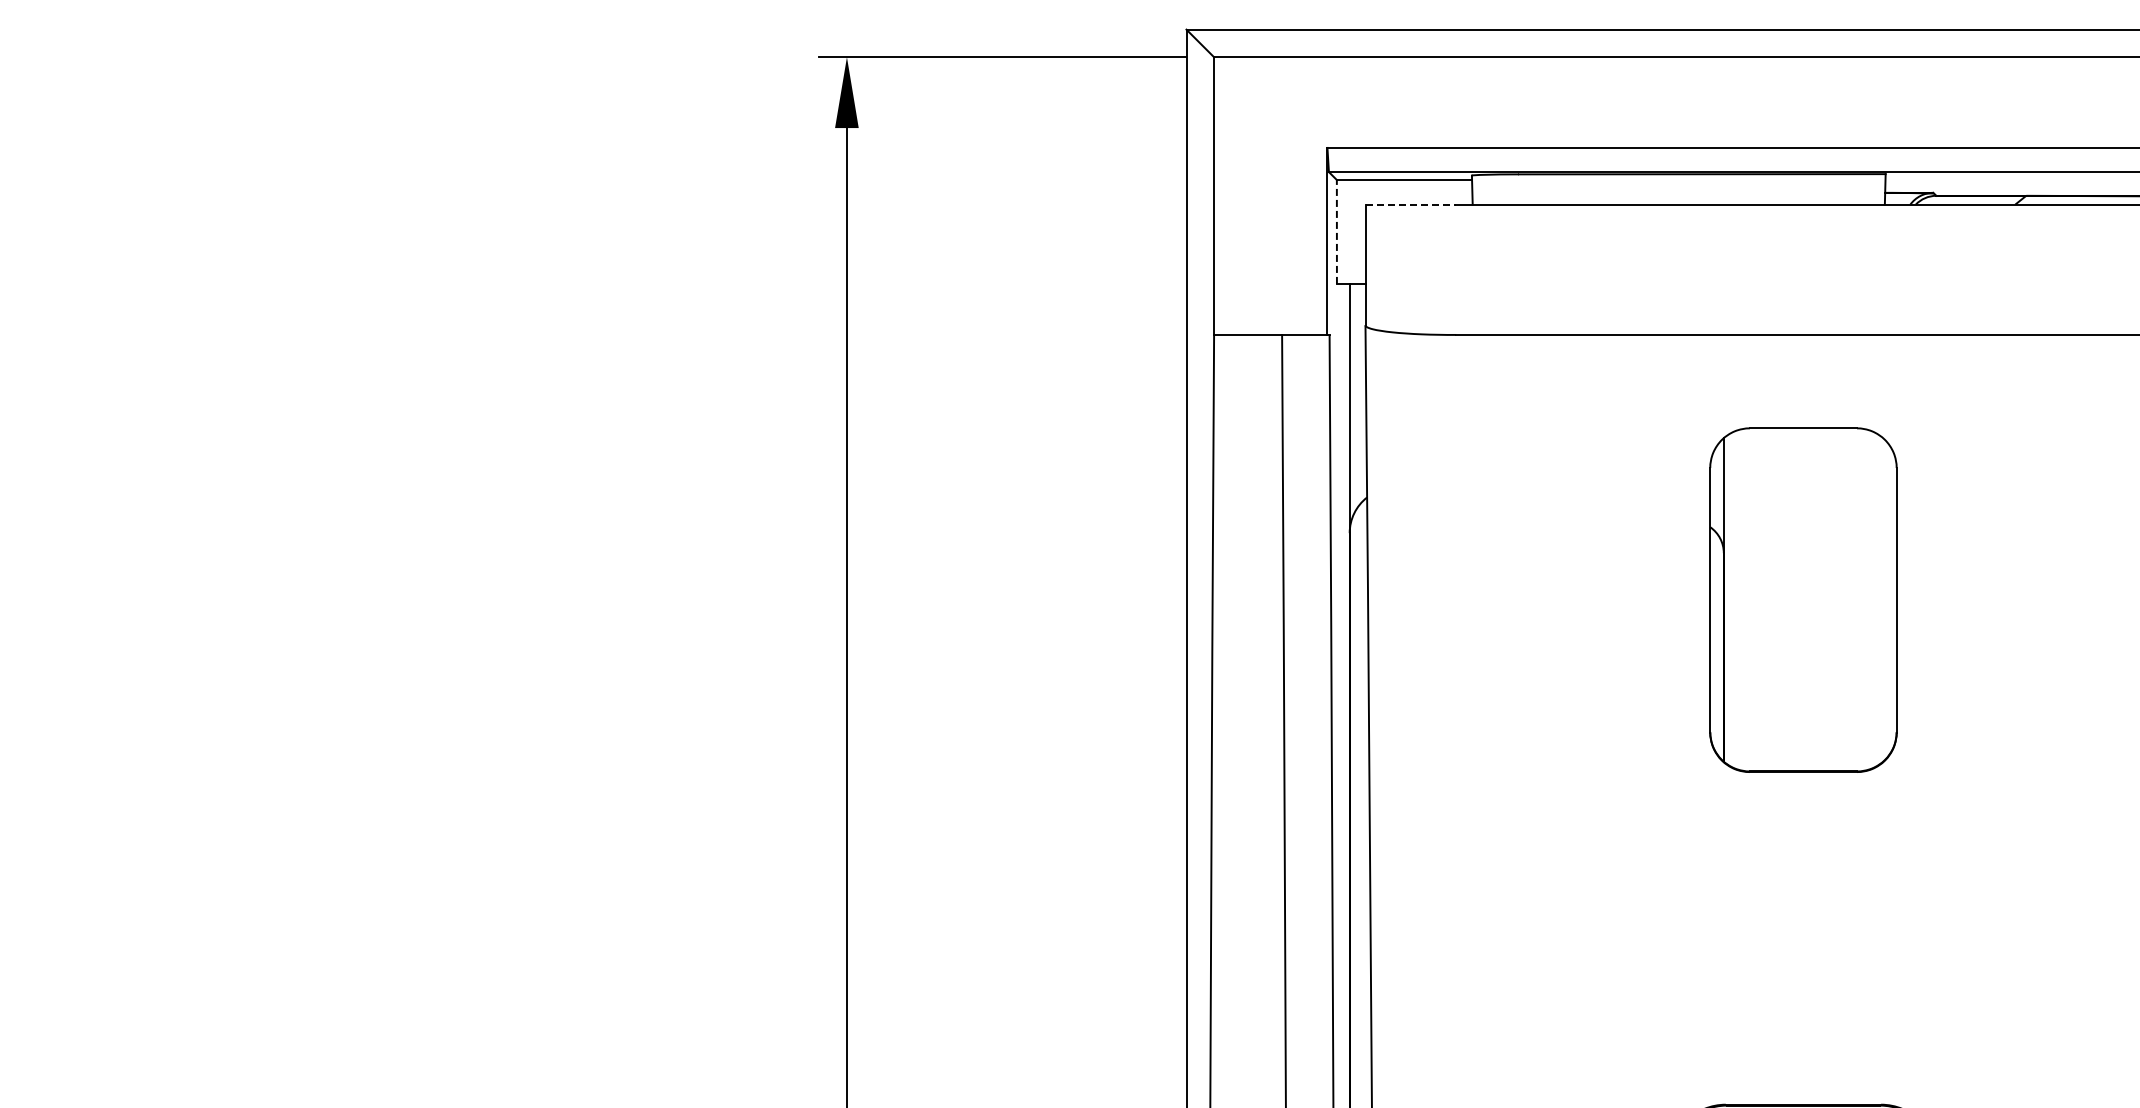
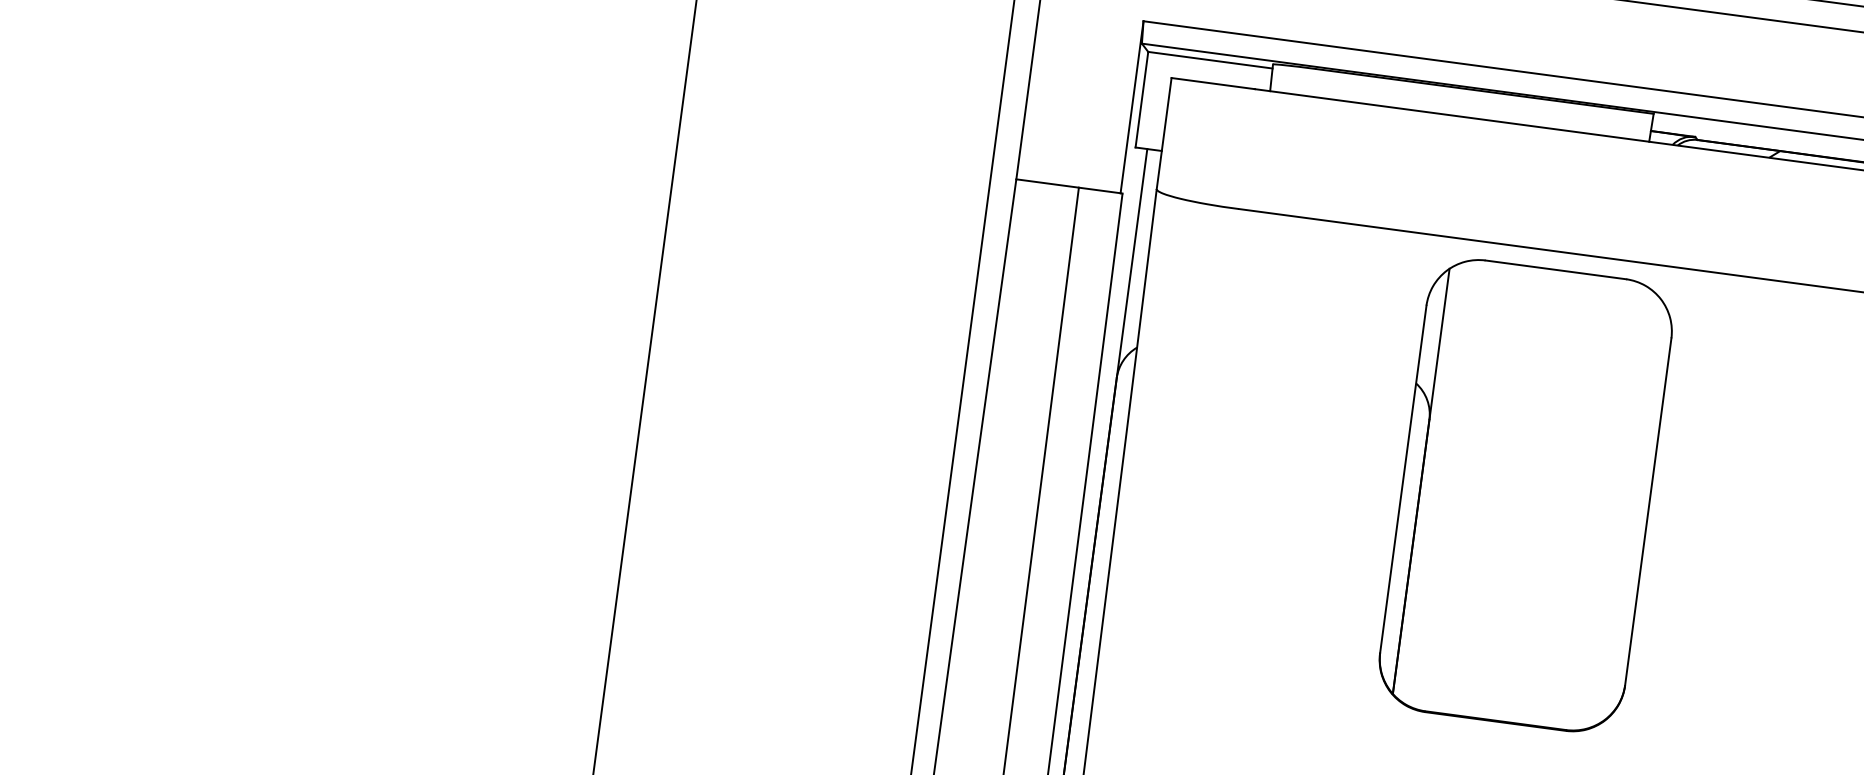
line: (1411, 204) -> (1213, 83), dashed -> solid
line: (1336, 231) -> (1141, 99), dashed -> solid
part: (1803, 599) -> (1525, 494), size x1.43

